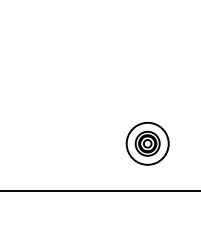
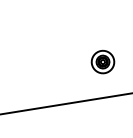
part: (147, 143) -> (102, 61), size x0.71

